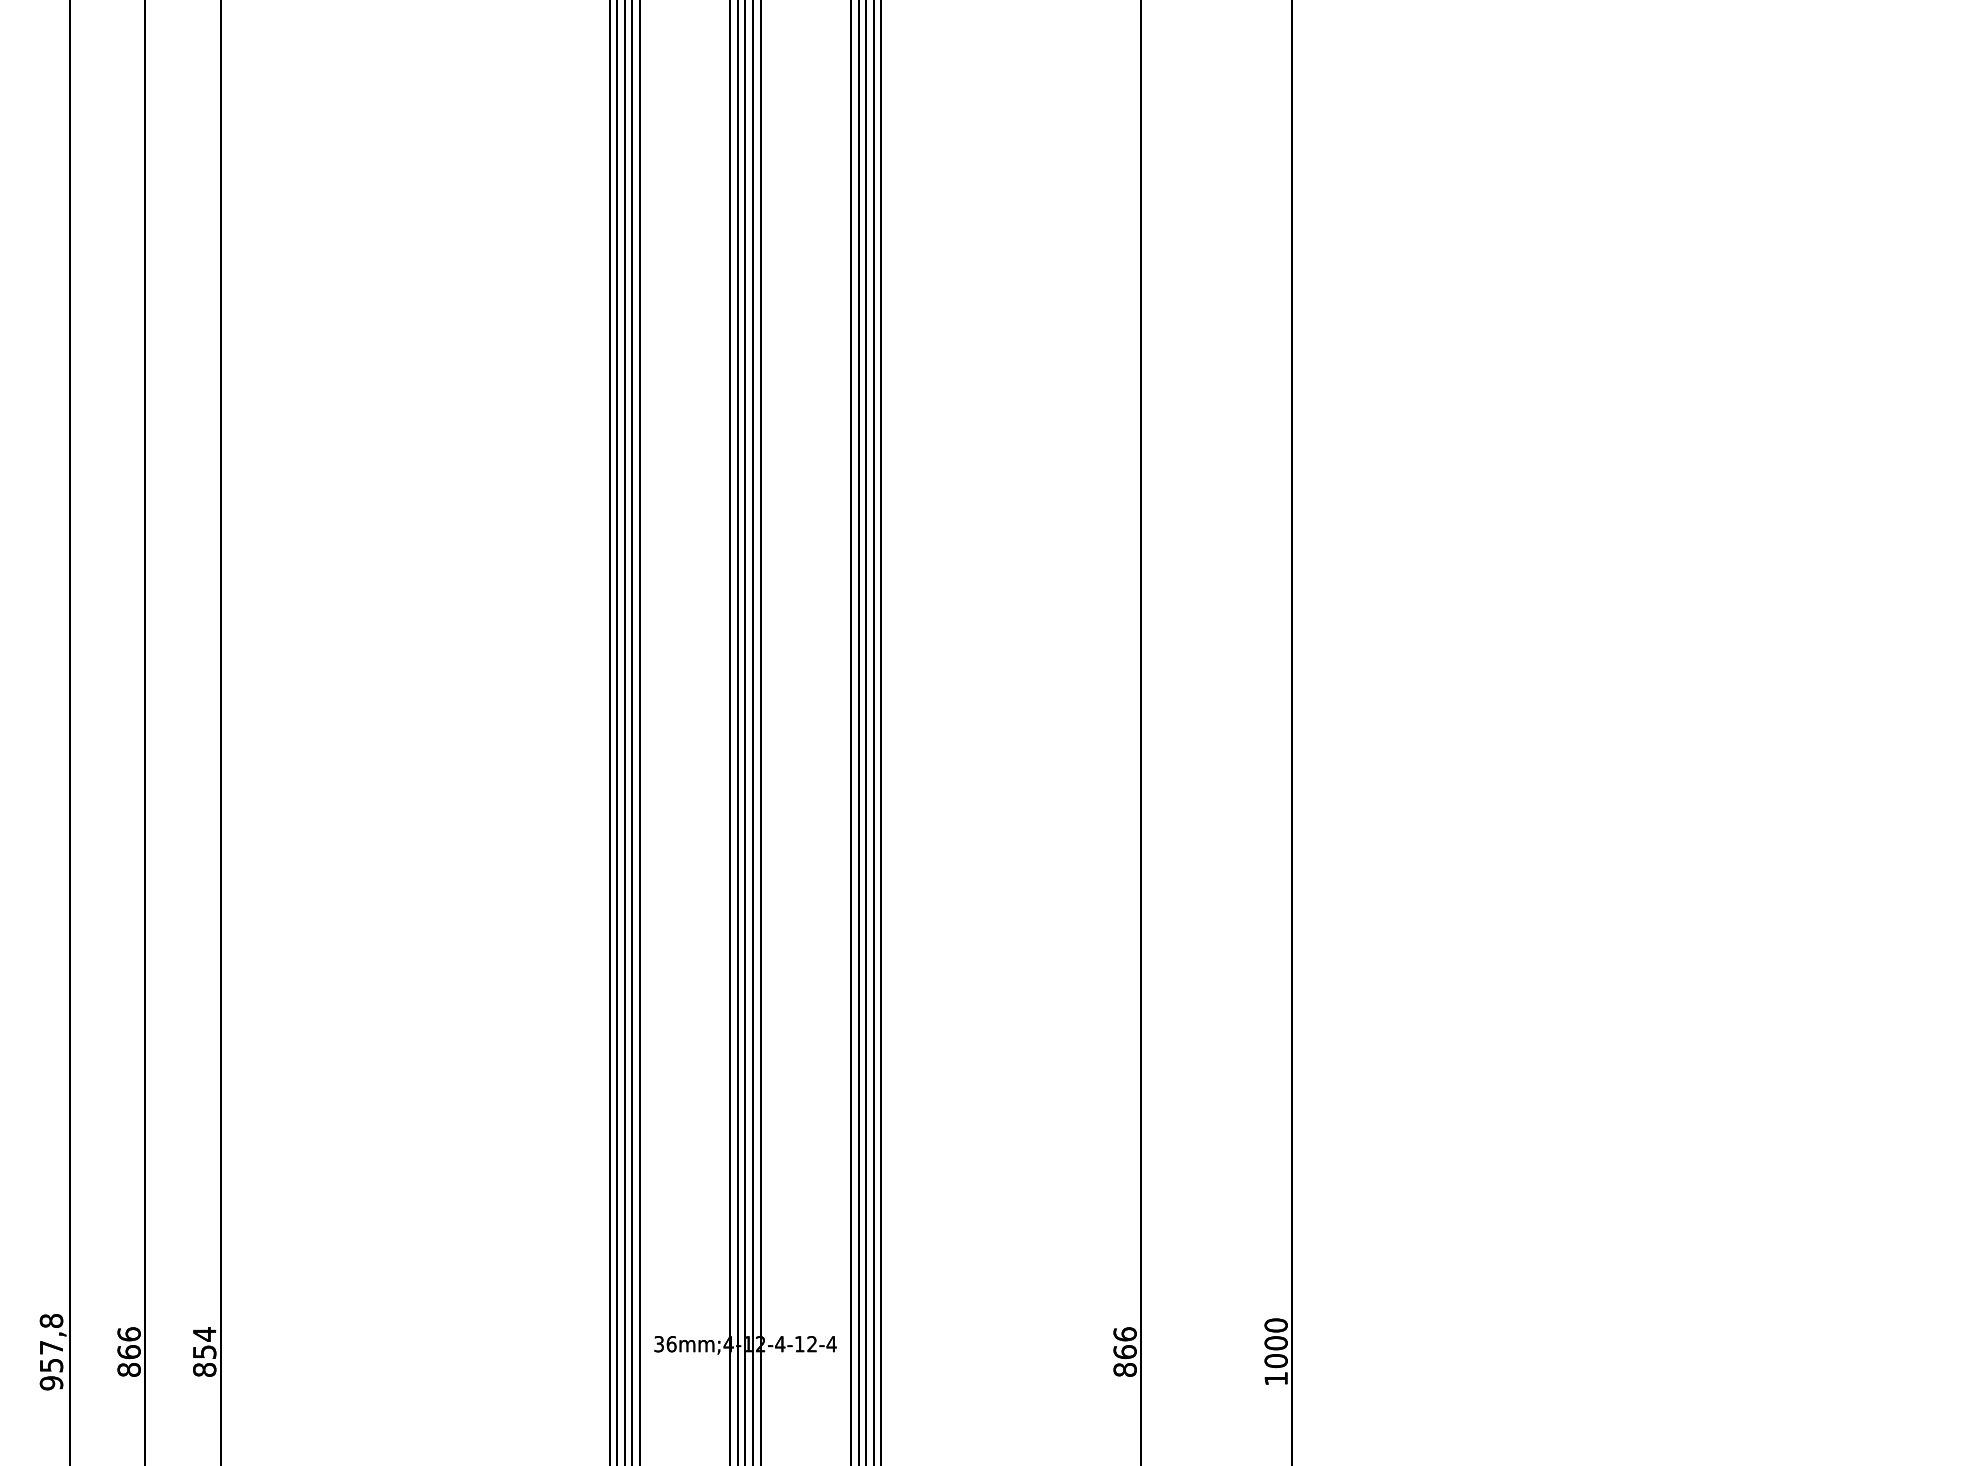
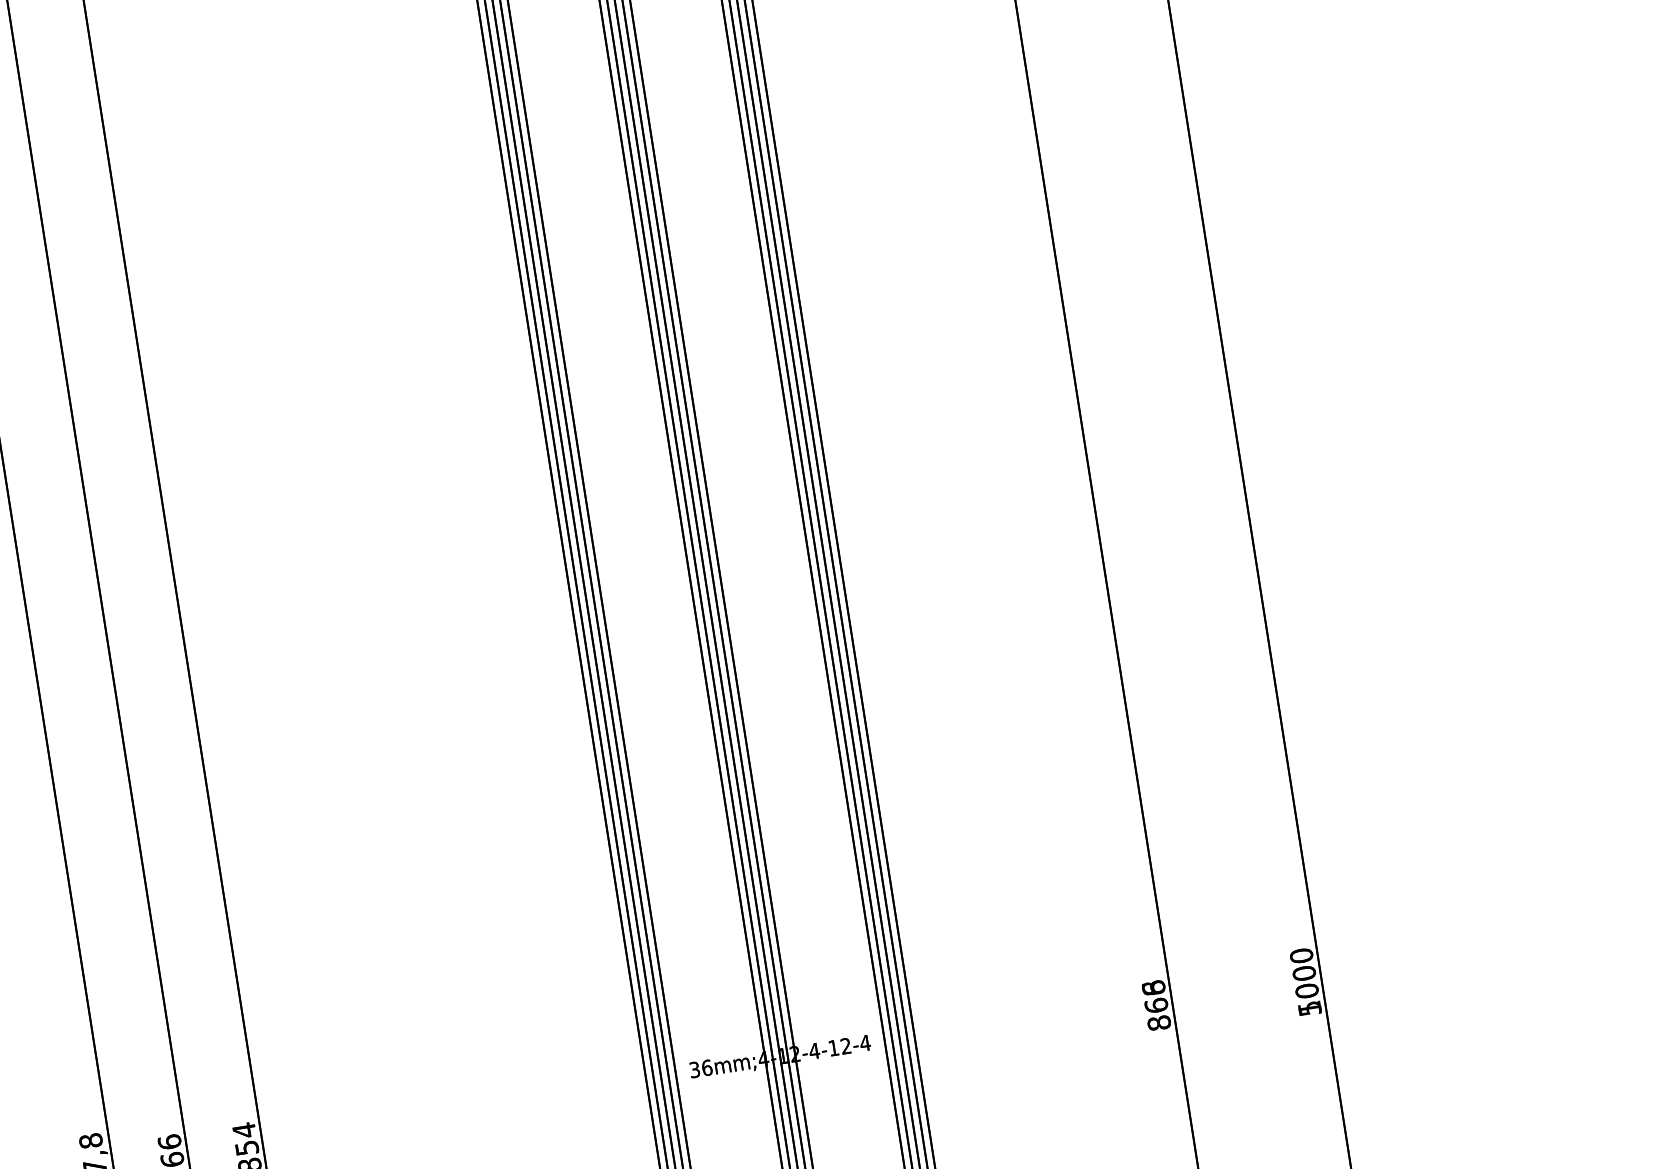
text: (1124, 1334) -> (1153, 988), 866 -> 868
text: (1276, 1378) -> (1310, 1008), 1000 -> 5000

